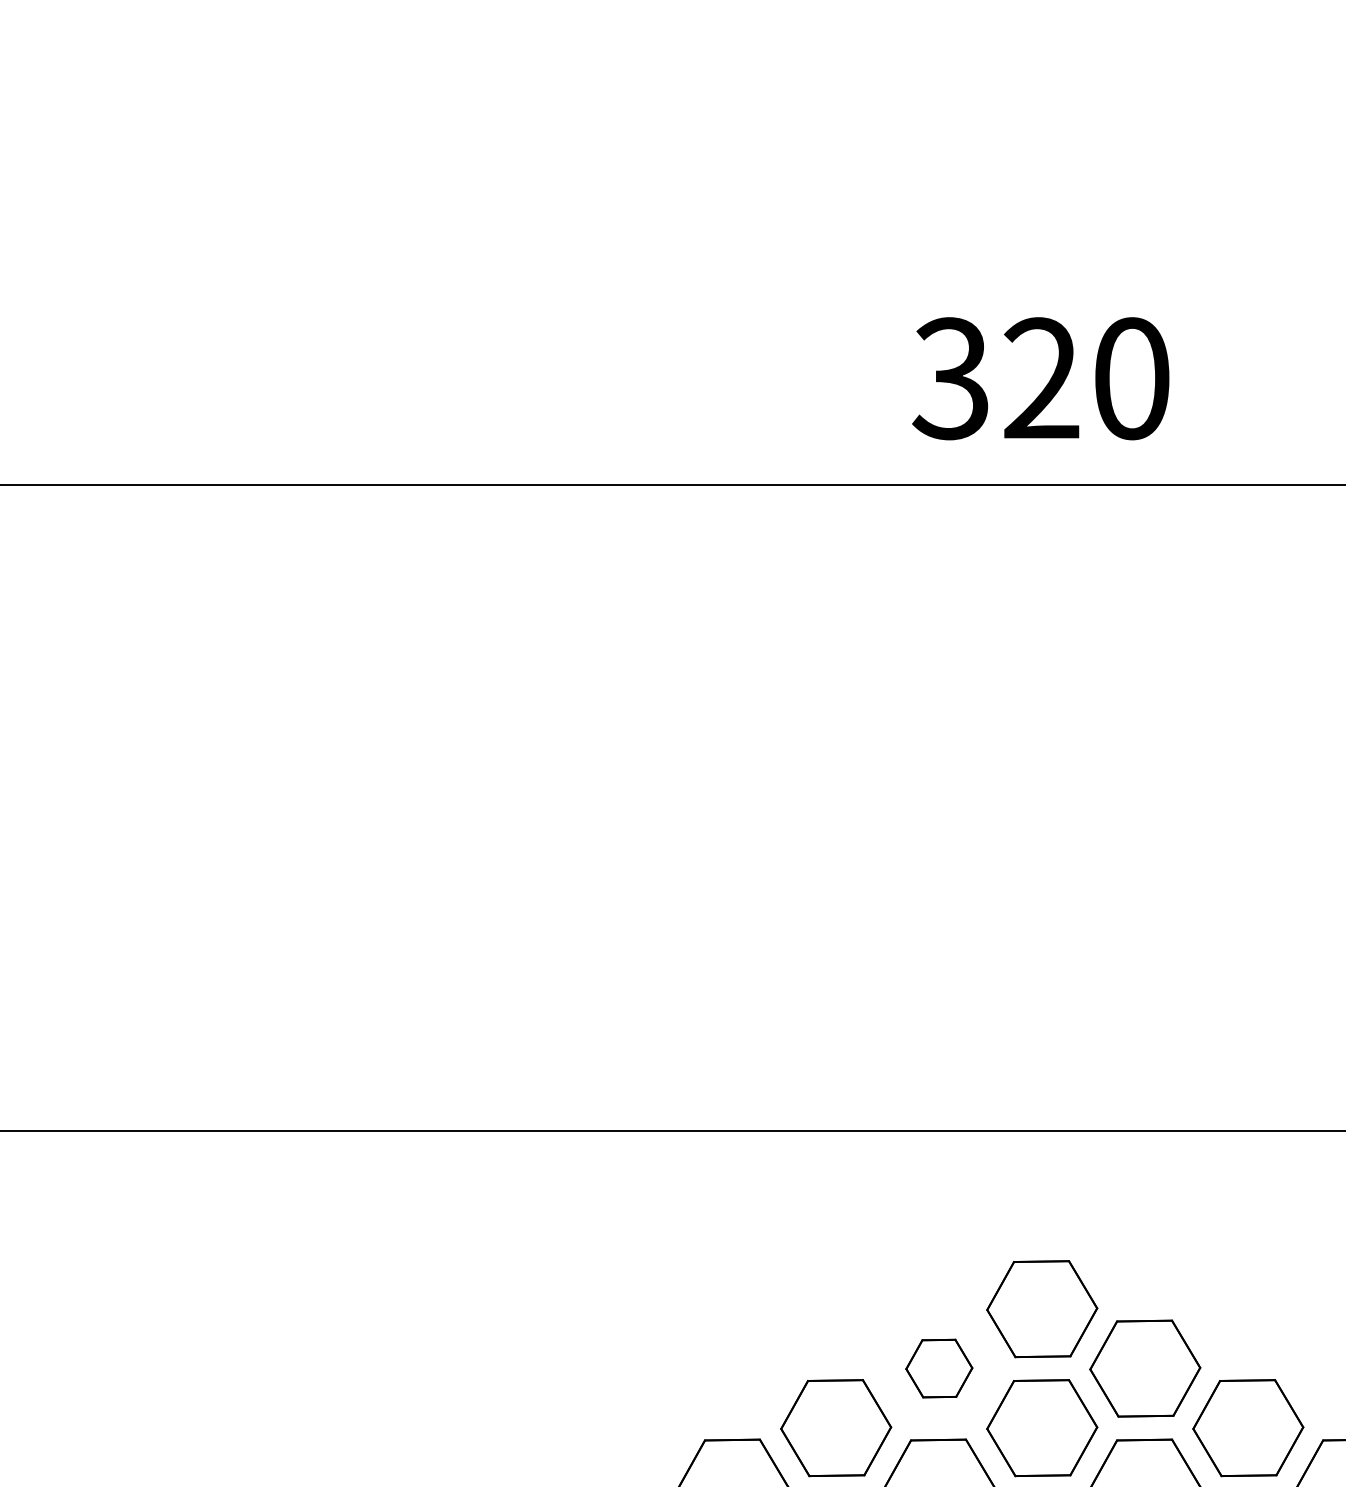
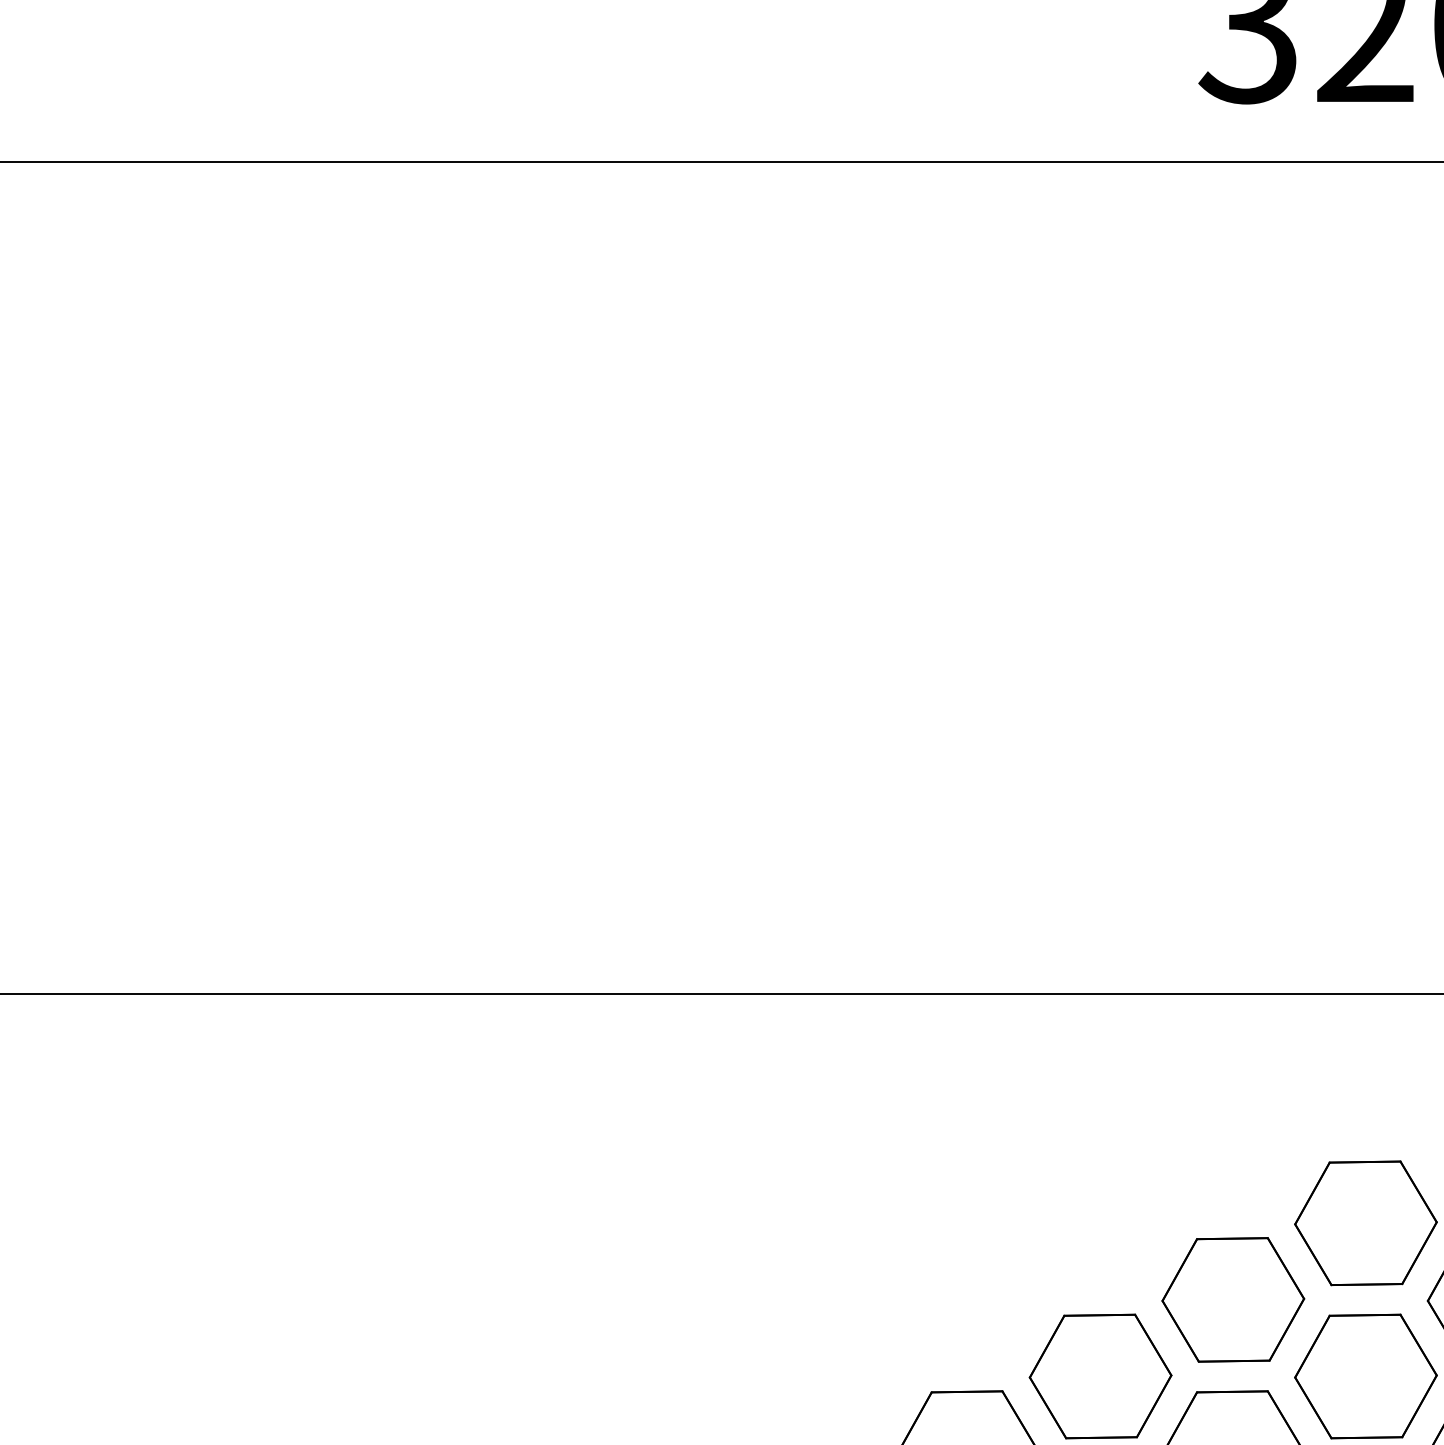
part: (939, 1368) -> (1233, 1299), size x1.67

